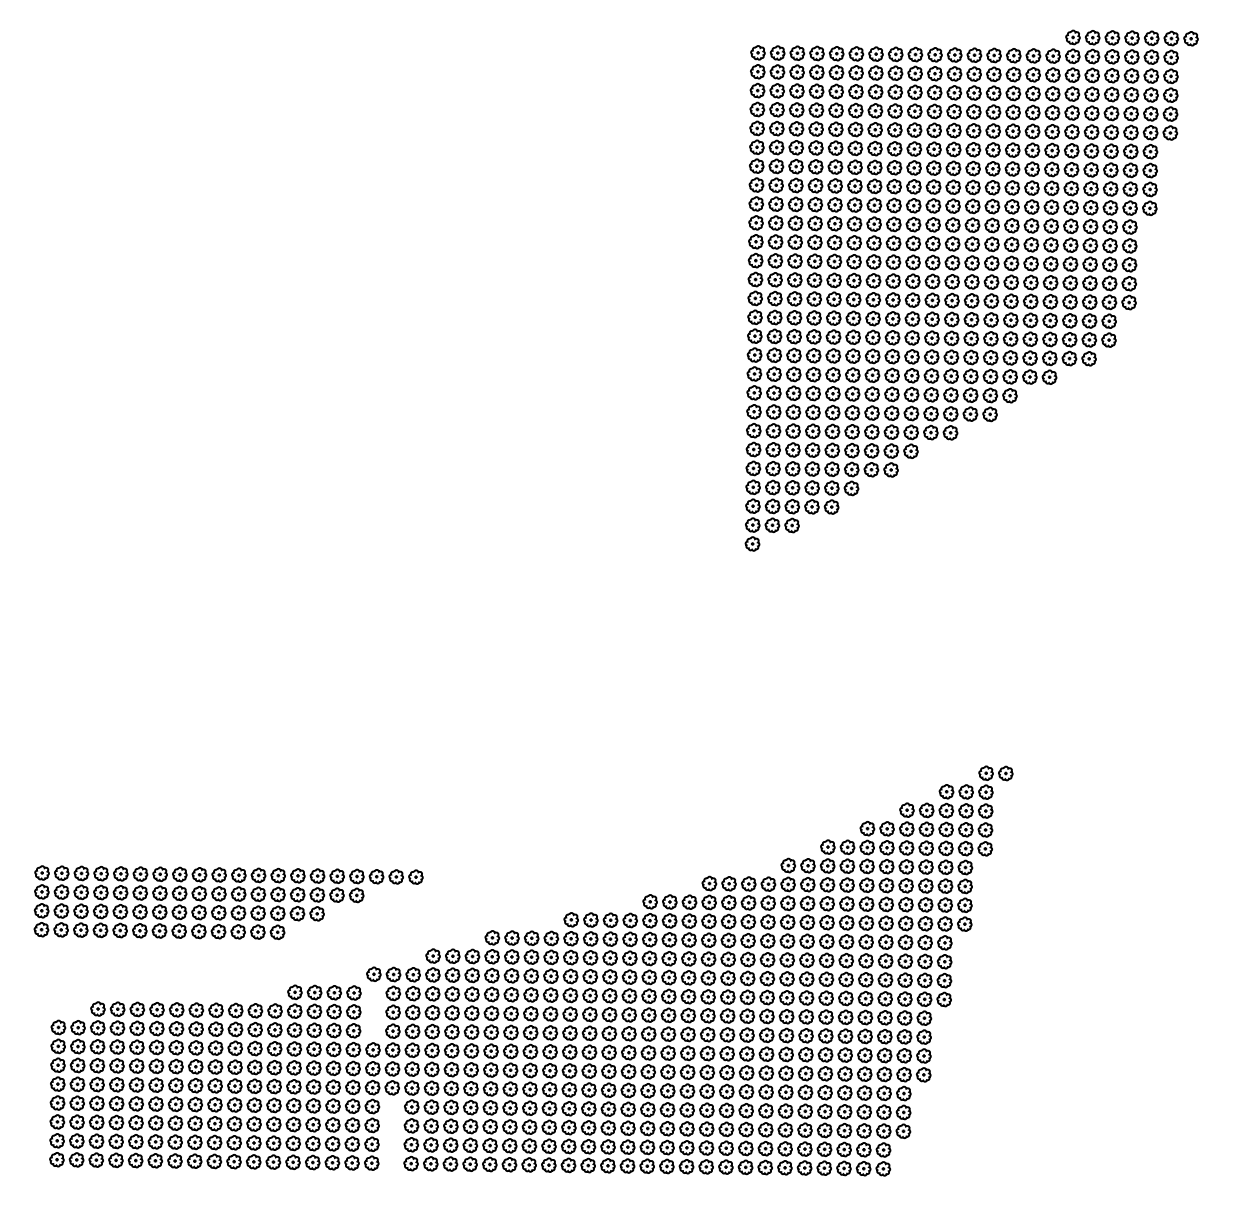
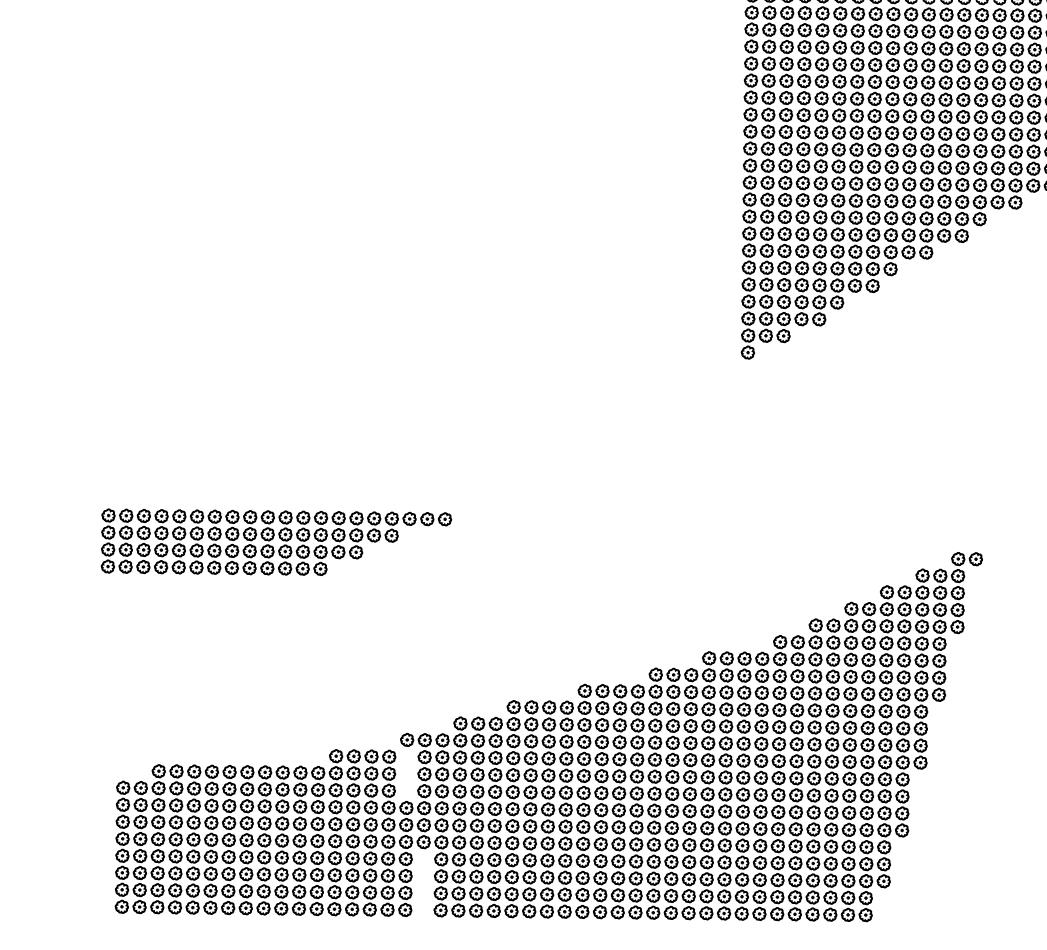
part: (228, 902) -> (276, 542), moved

